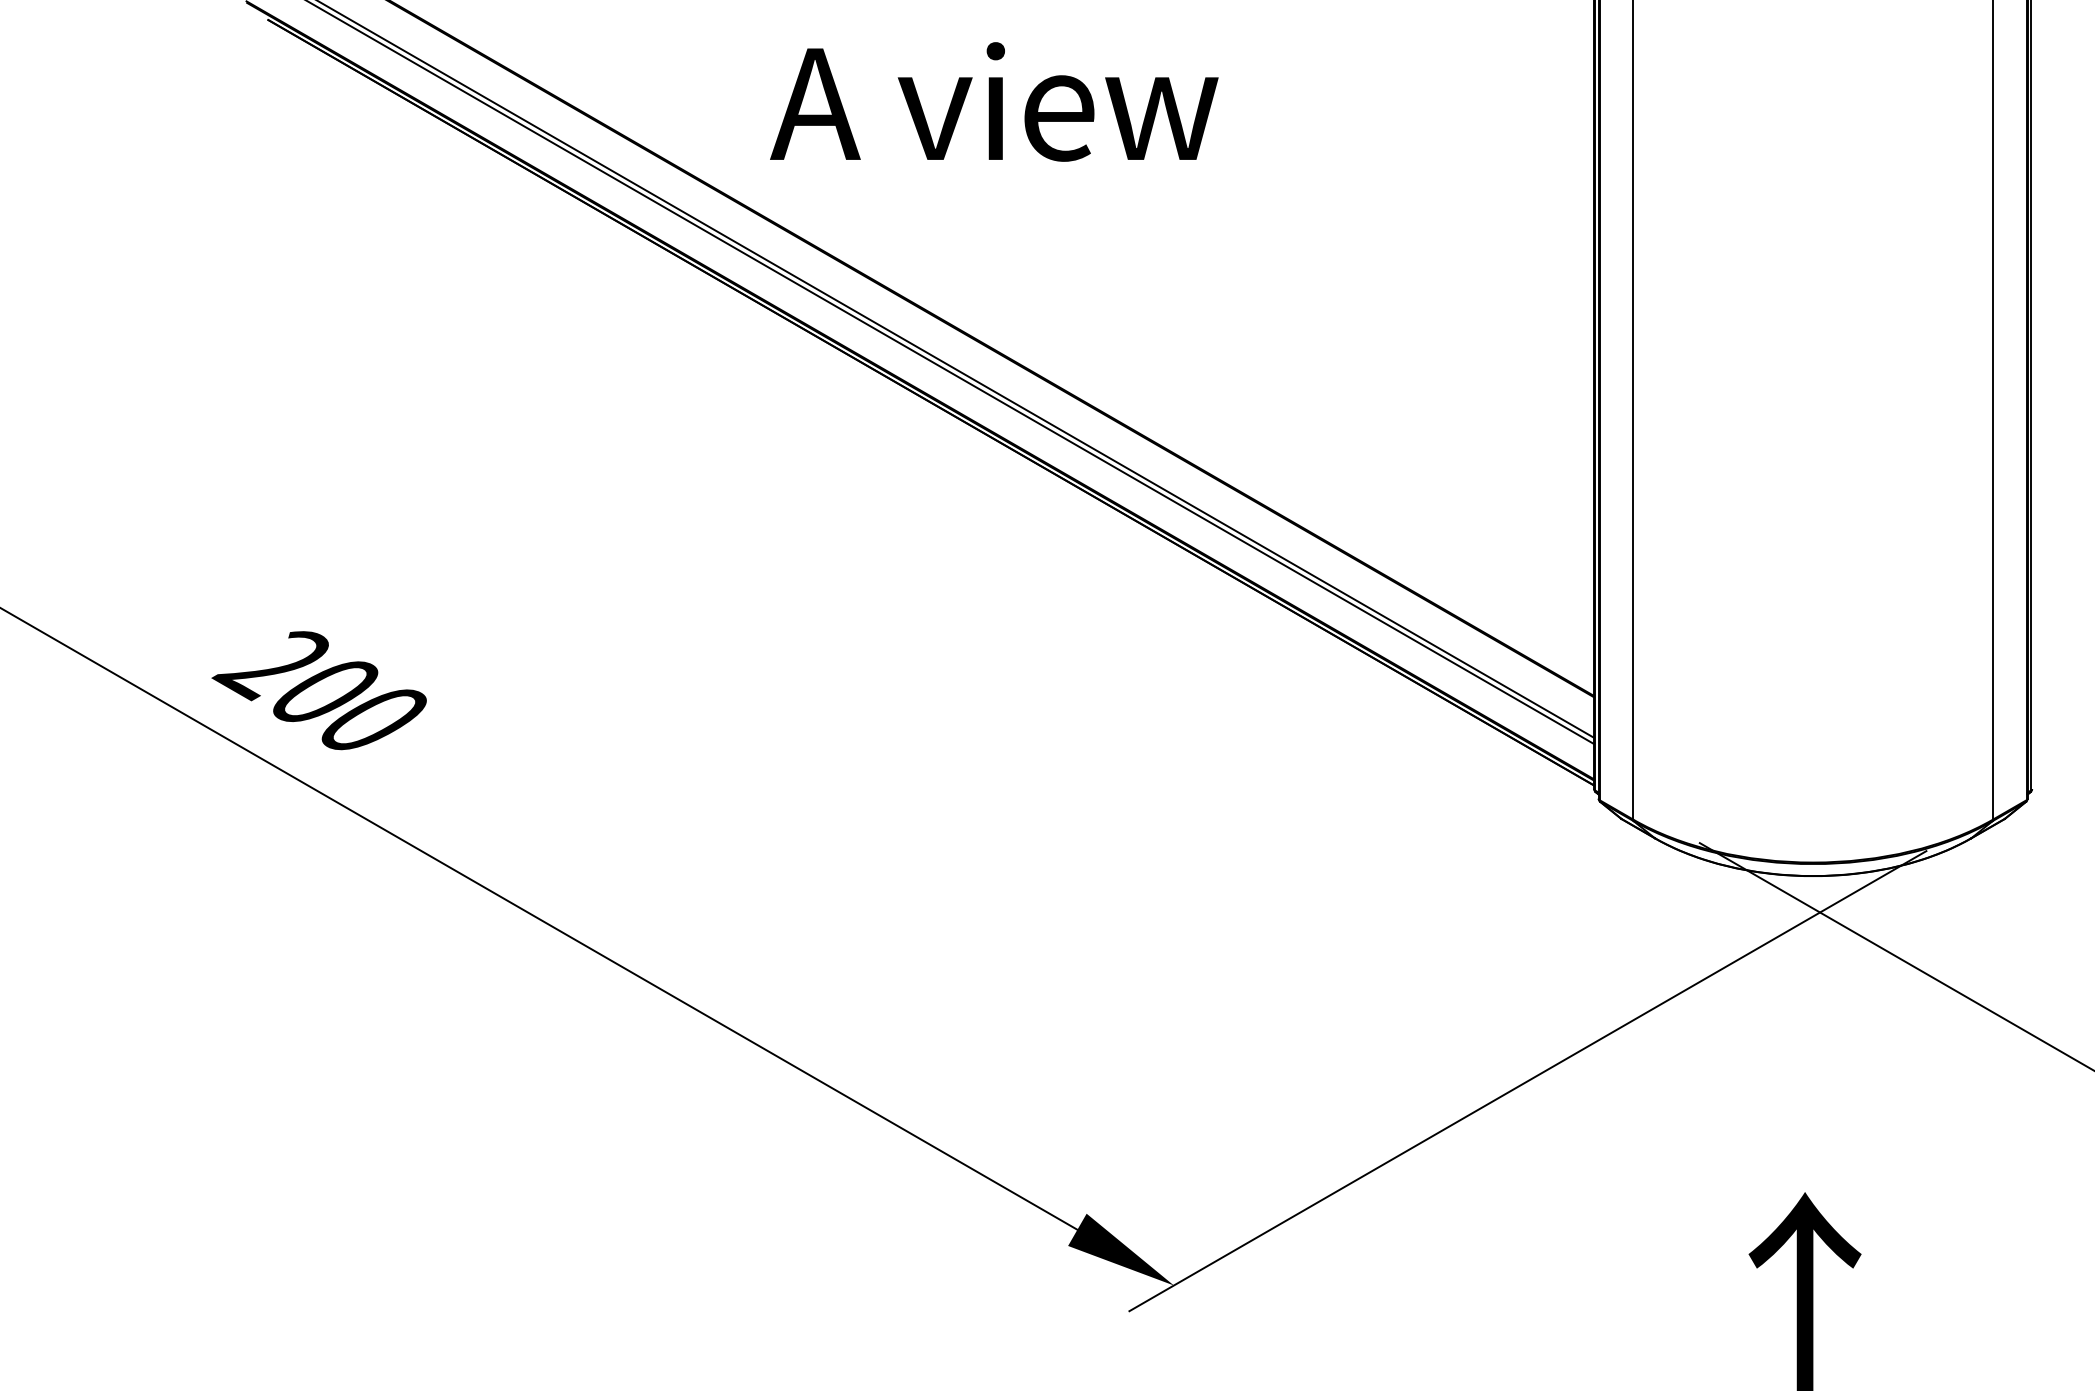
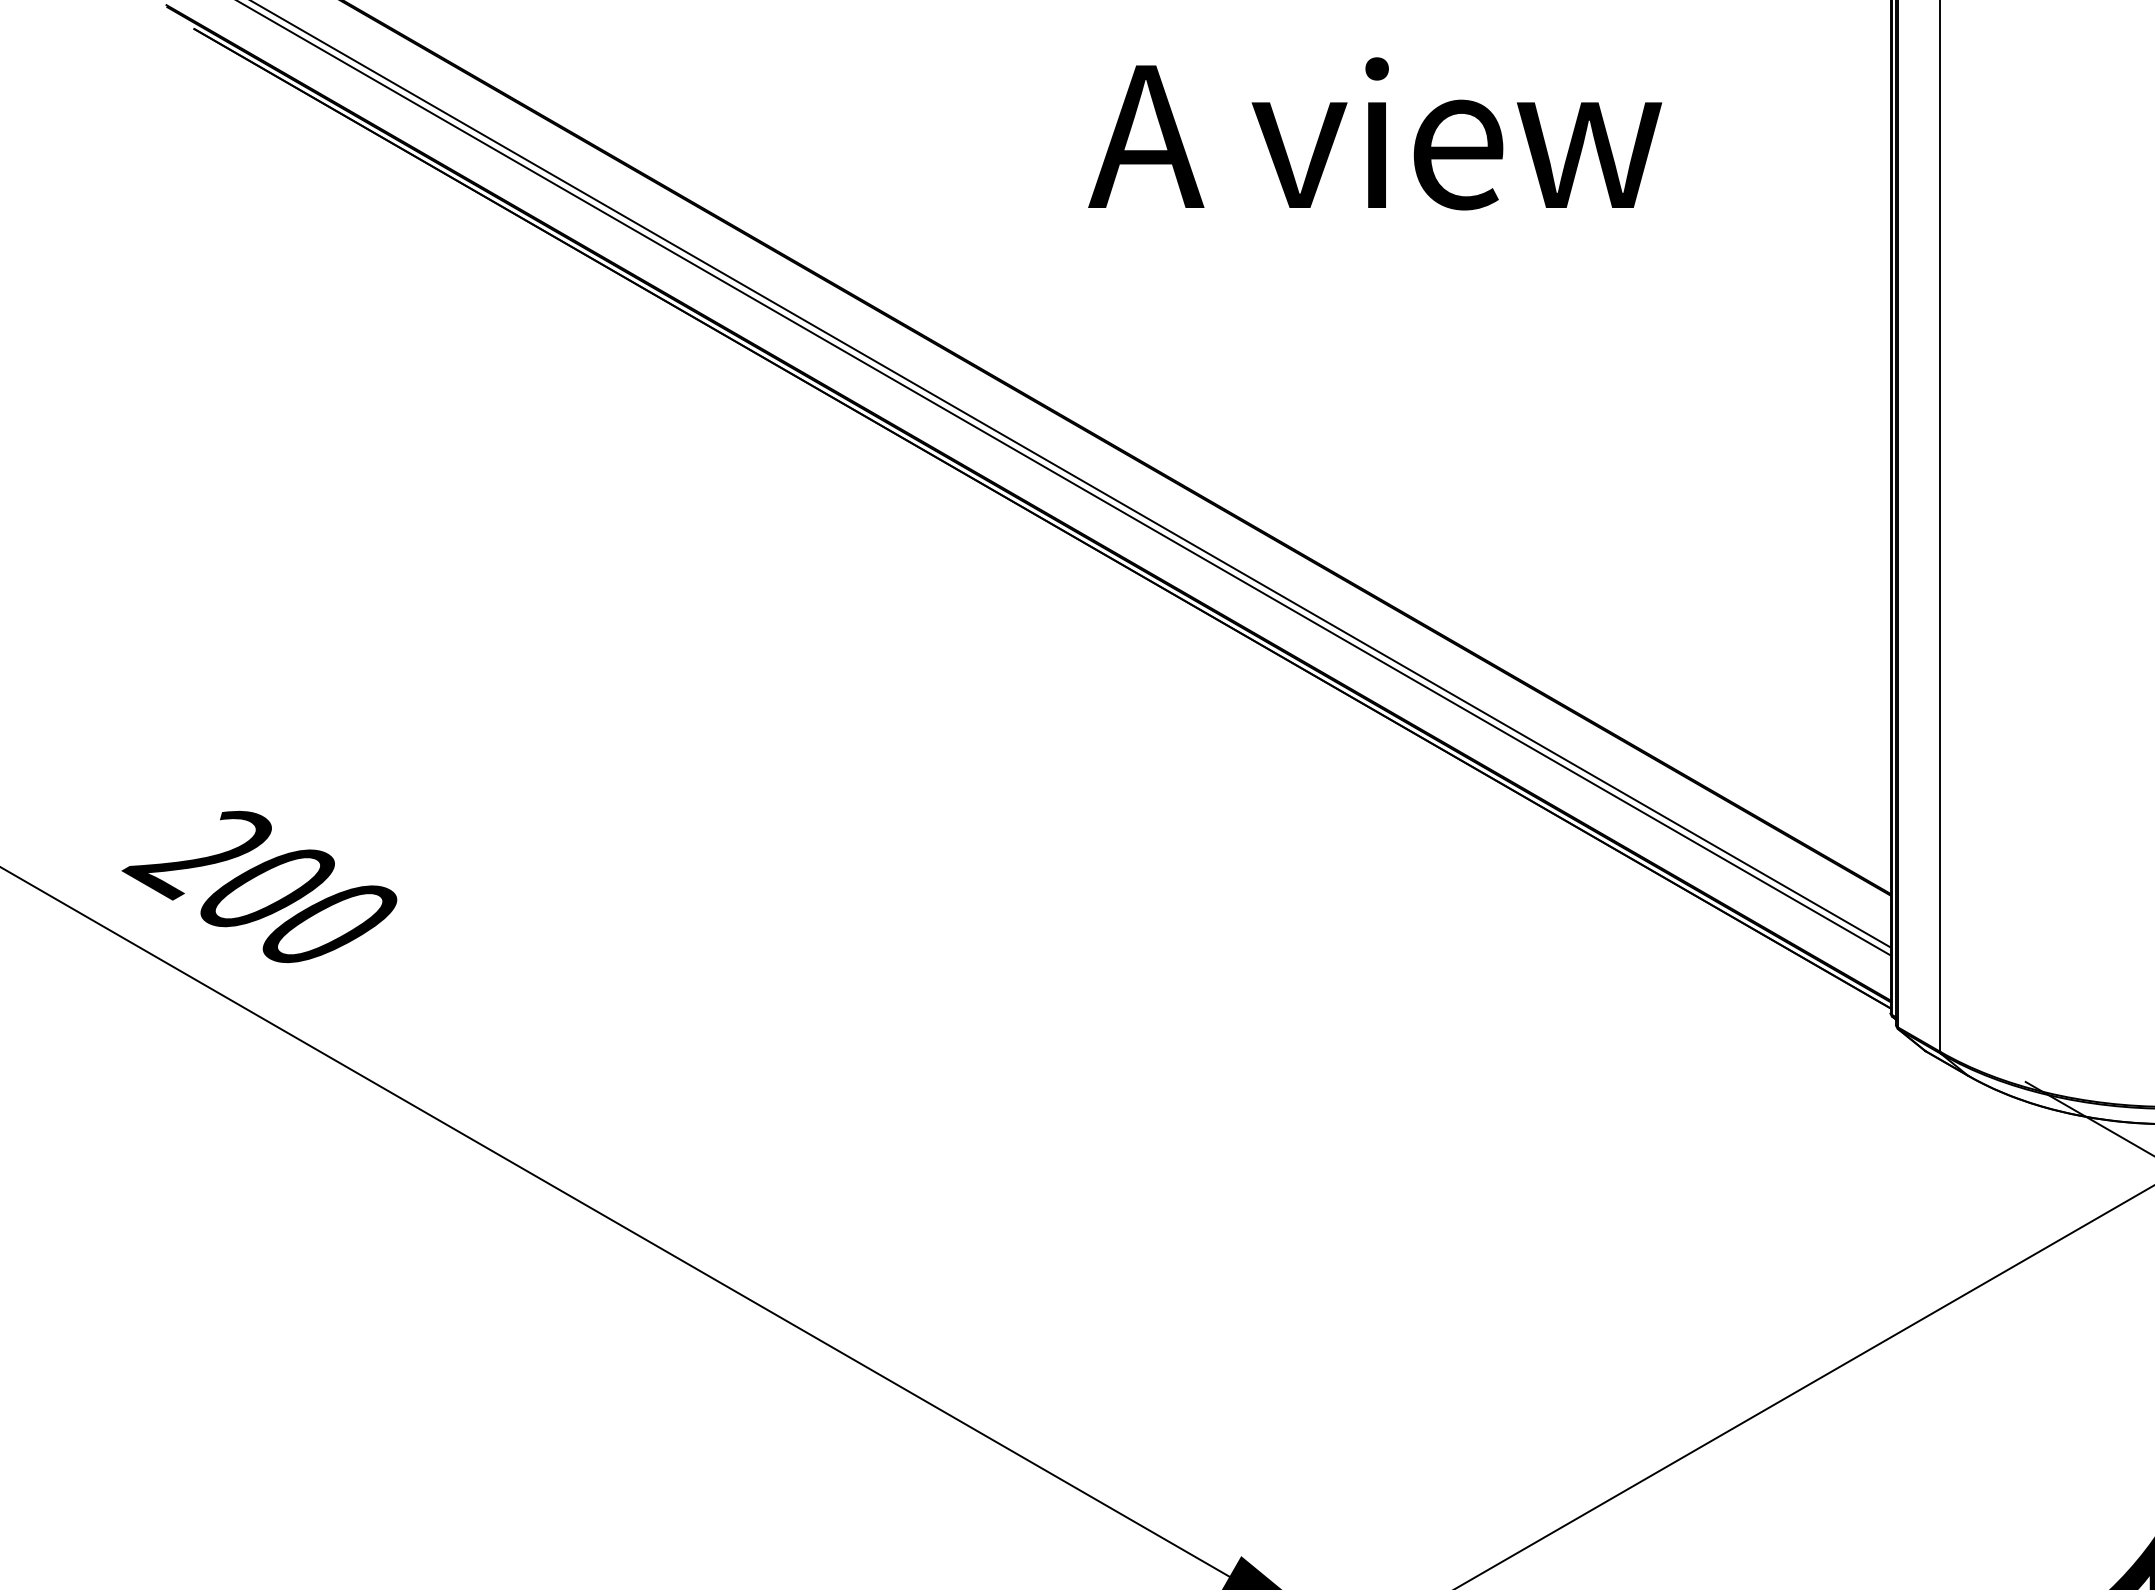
text: (994, 101) -> (1375, 133), moved

